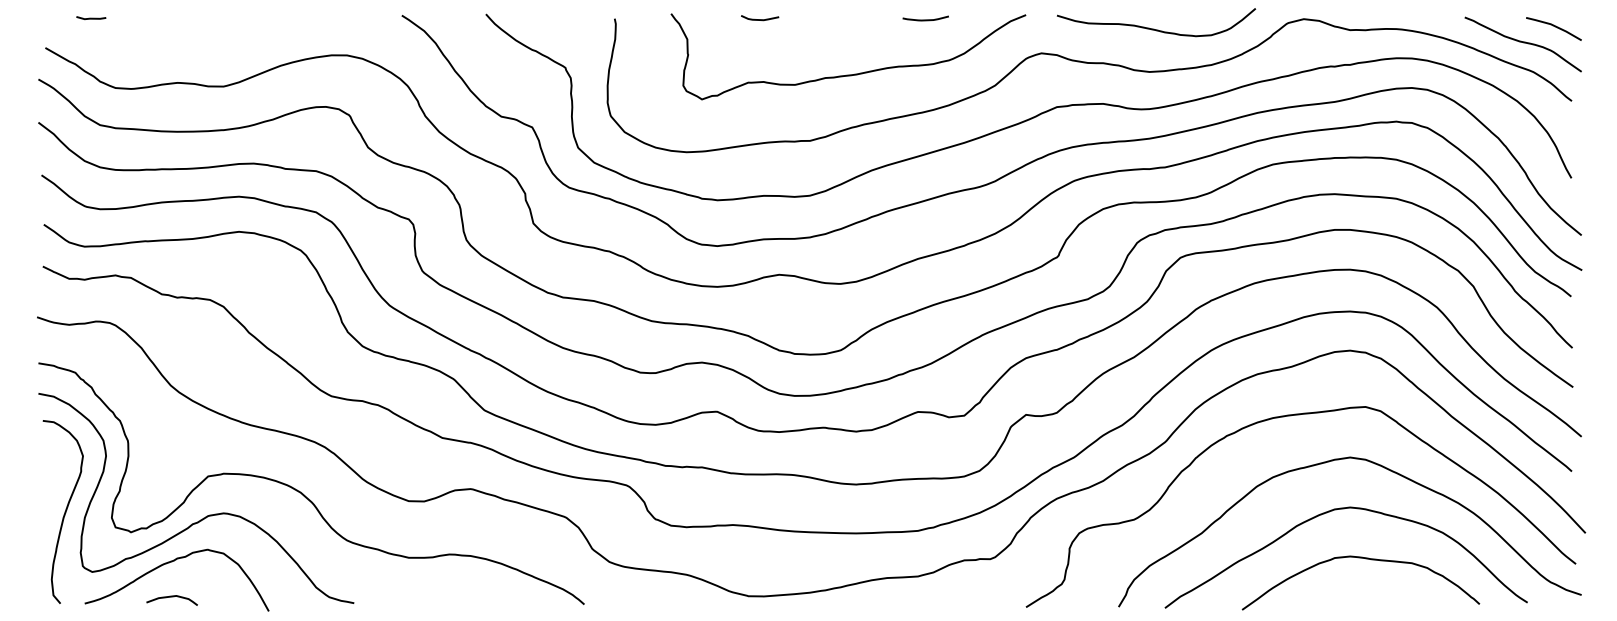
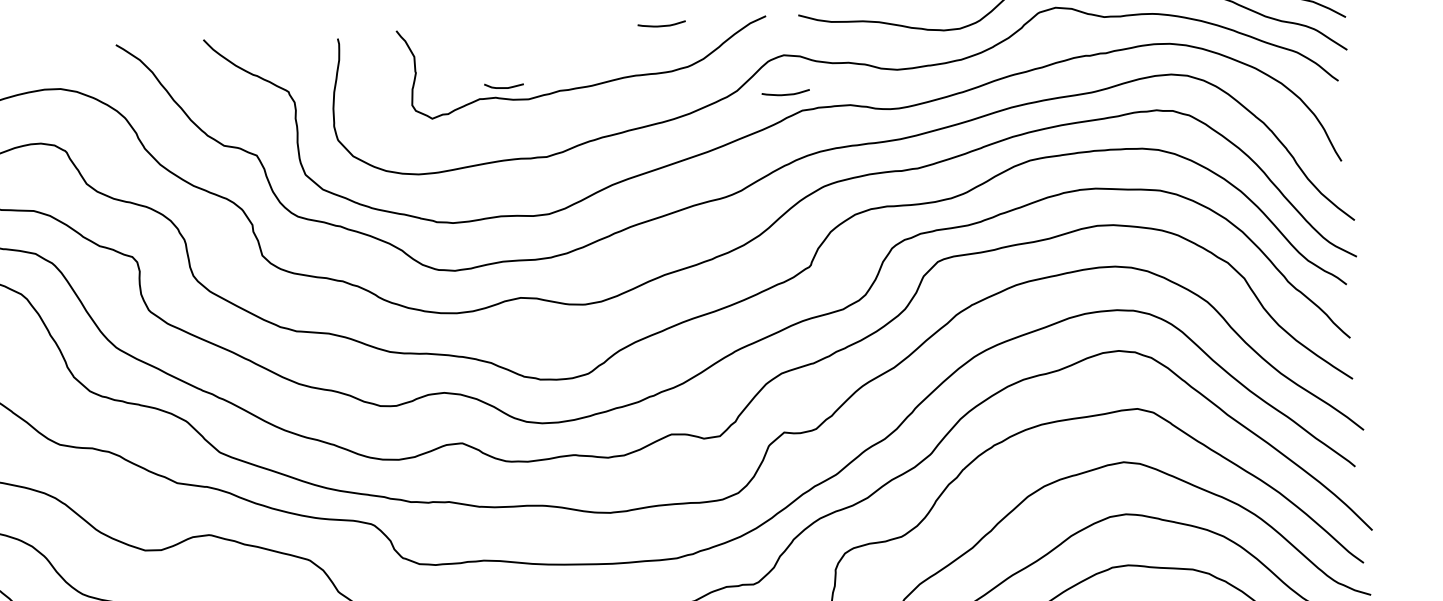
curve: (760, 19) -> (504, 87), moved
curve: (1041, 90) -> (785, 93), added

